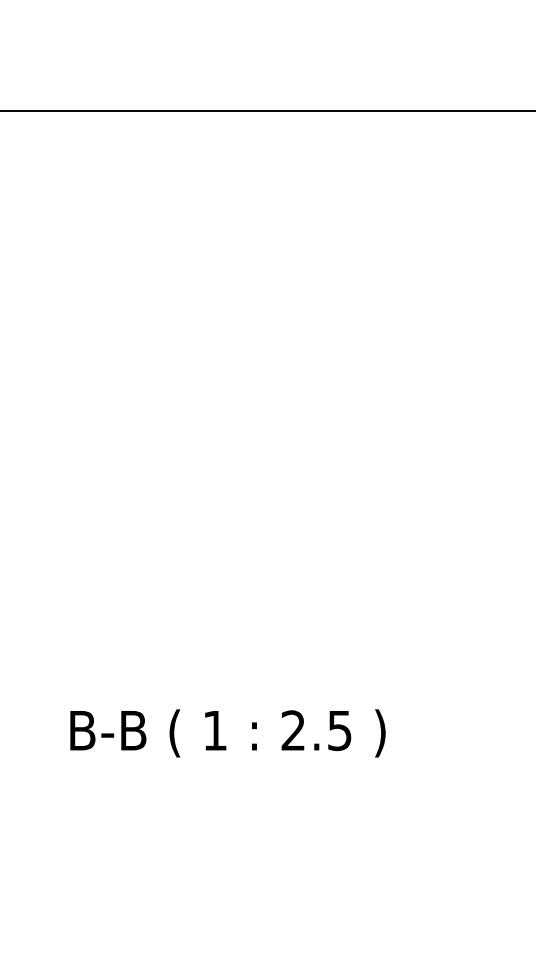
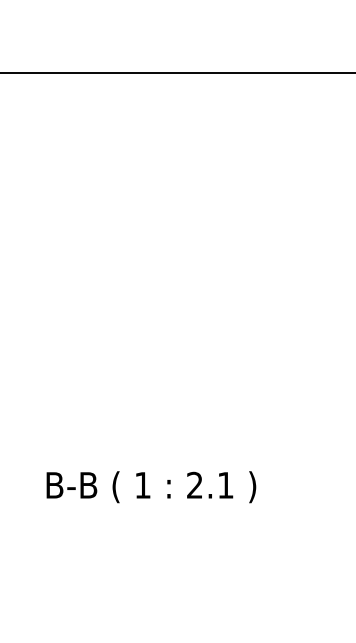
text: (339, 730) -> (225, 485), 2.5 -> 2.1

